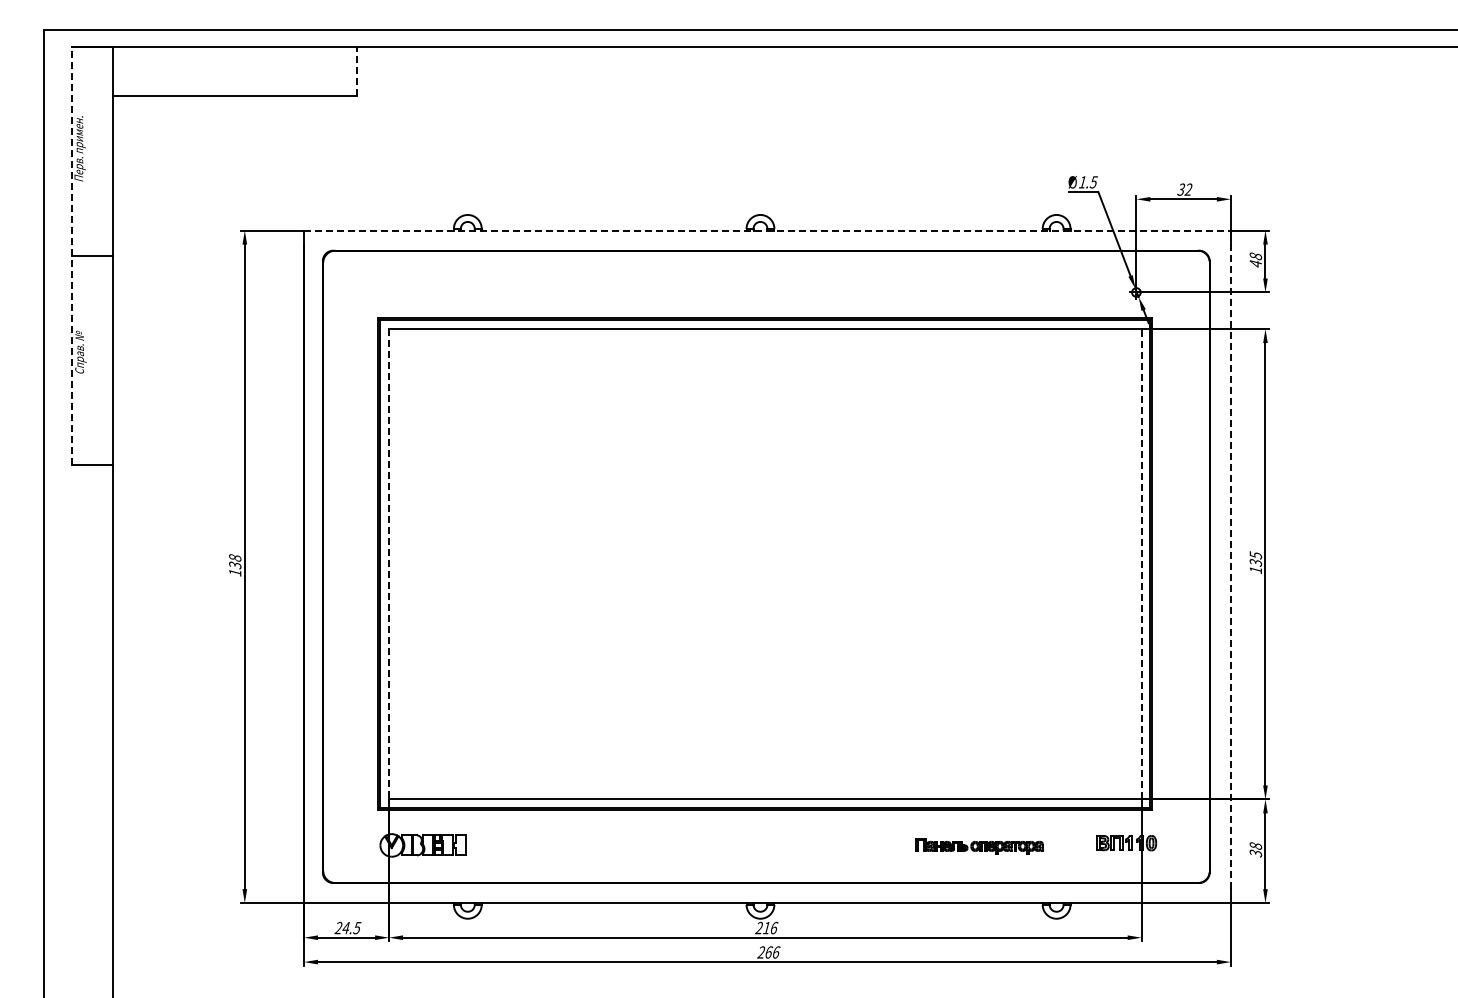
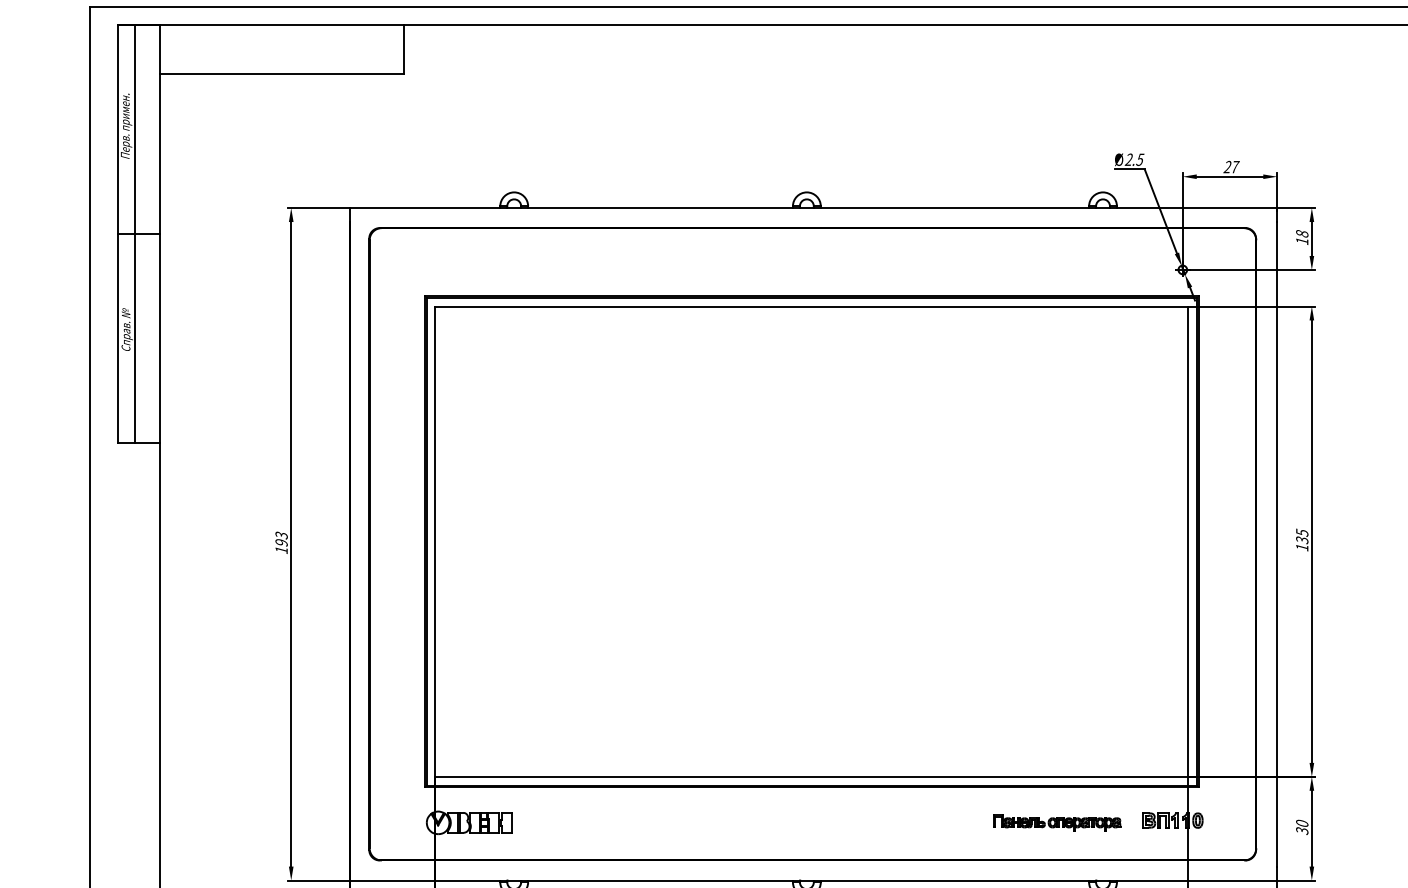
line: (357, 71) -> (403, 48), dashed -> solid
text: (1082, 182) -> (1128, 159), 1.5 -> 2.5
text: (1185, 189) -> (1231, 166), 32 -> 27
line: (767, 230) -> (813, 207), dashed -> solid
line: (71, 255) -> (117, 232), dashed -> solid
line: (89, 256) -> (135, 233), added
text: (1255, 263) -> (1301, 240), 48 -> 18
text: (235, 561) -> (281, 538), 138 -> 193
line: (1141, 563) -> (1187, 540), dashed -> solid
line: (389, 564) -> (435, 541), dashed -> solid
line: (1230, 566) -> (1276, 543), dashed -> solid
text: (1255, 845) -> (1301, 822), 38 -> 30
part: (979, 846) -> (1056, 822), moved

